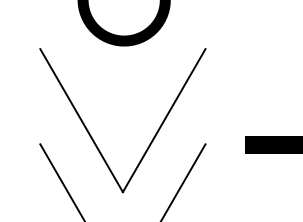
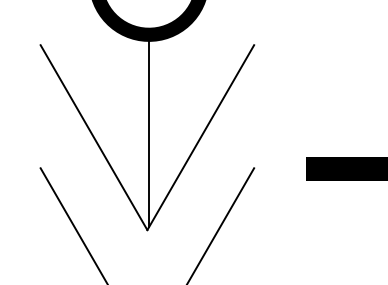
line: (124, 115) -> (149, 131), added

